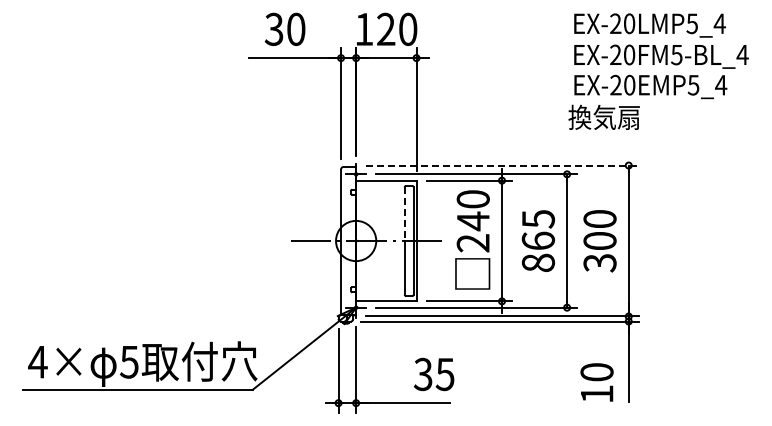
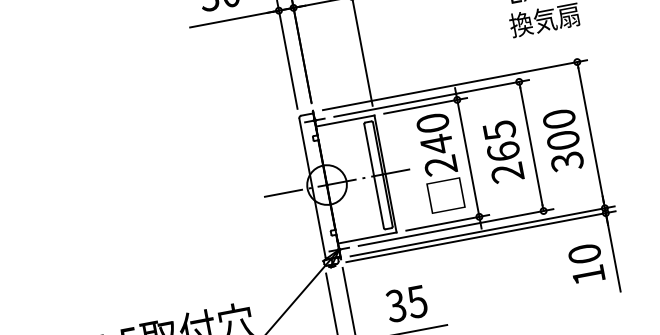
line: (503, 165) -> (455, 84), dashed -> solid
line: (404, 214) -> (369, 150), dashed -> solid
text: (538, 262) -> (507, 172), 865 -> 265
text: (434, 374) -> (407, 303), moved
text: (596, 382) -> (586, 264), moved

